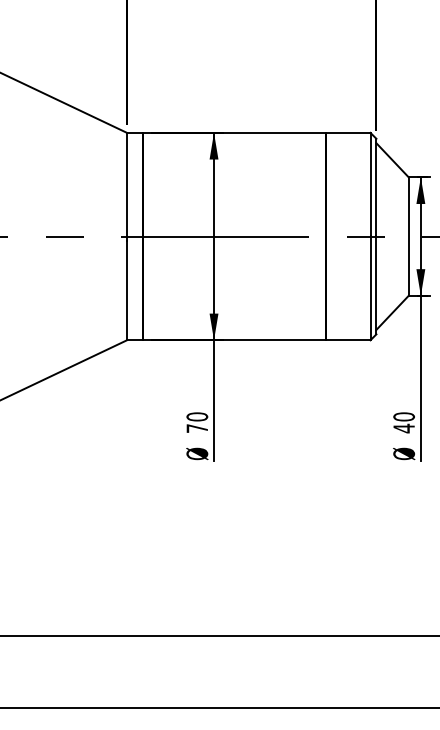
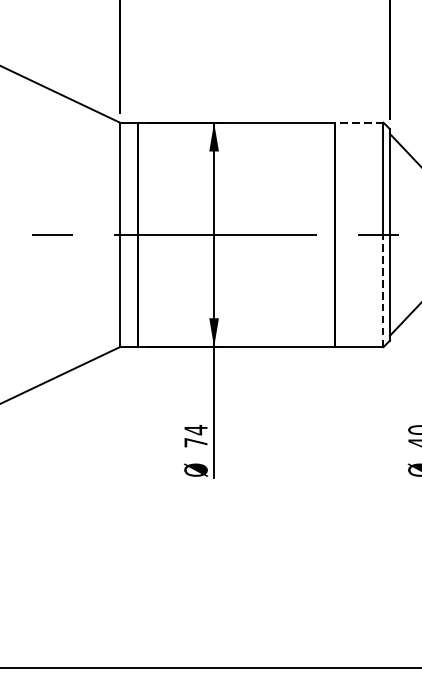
line: (347, 132) -> (358, 122), solid -> dashed
line: (370, 287) -> (383, 290), solid -> dashed
text: (197, 416) -> (196, 429), 70 -> 74

